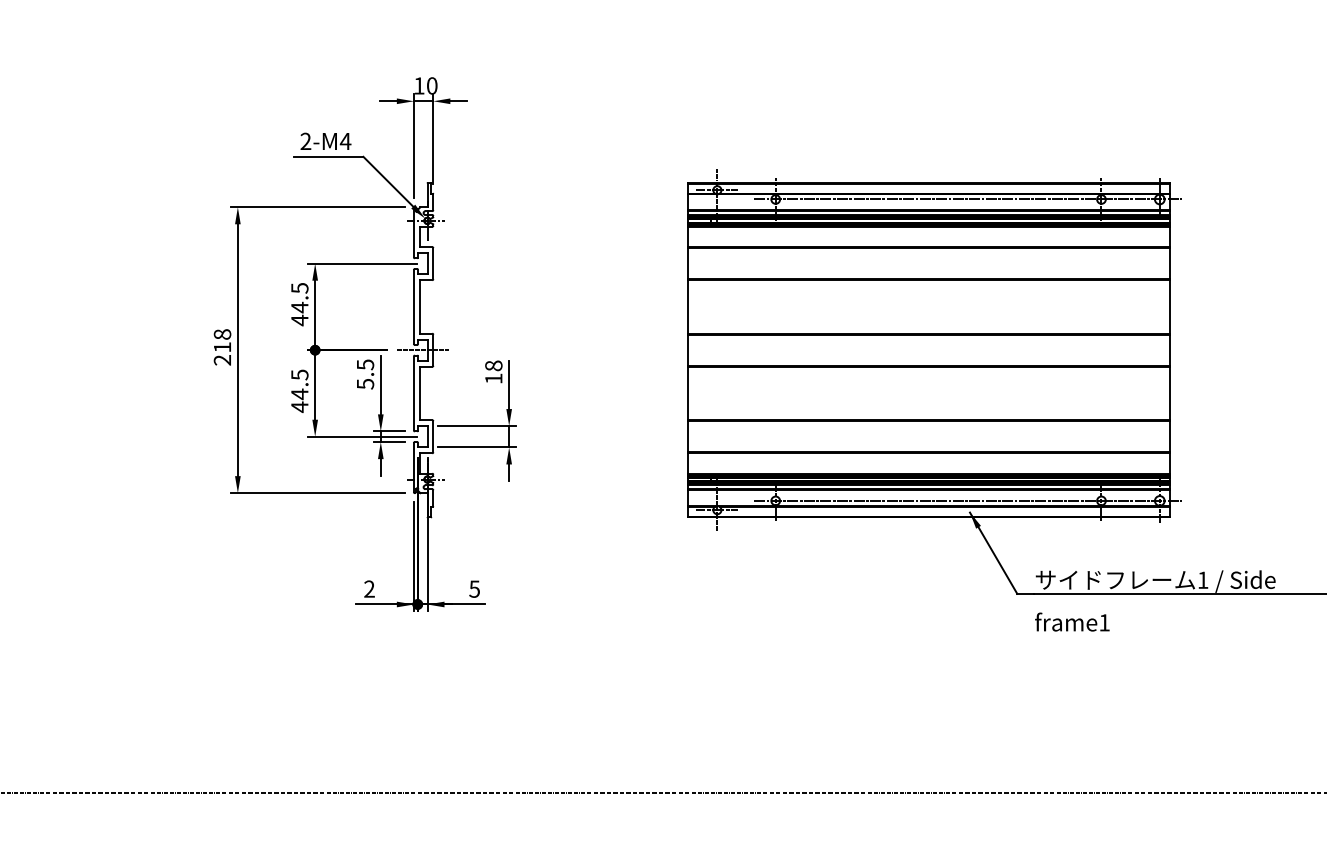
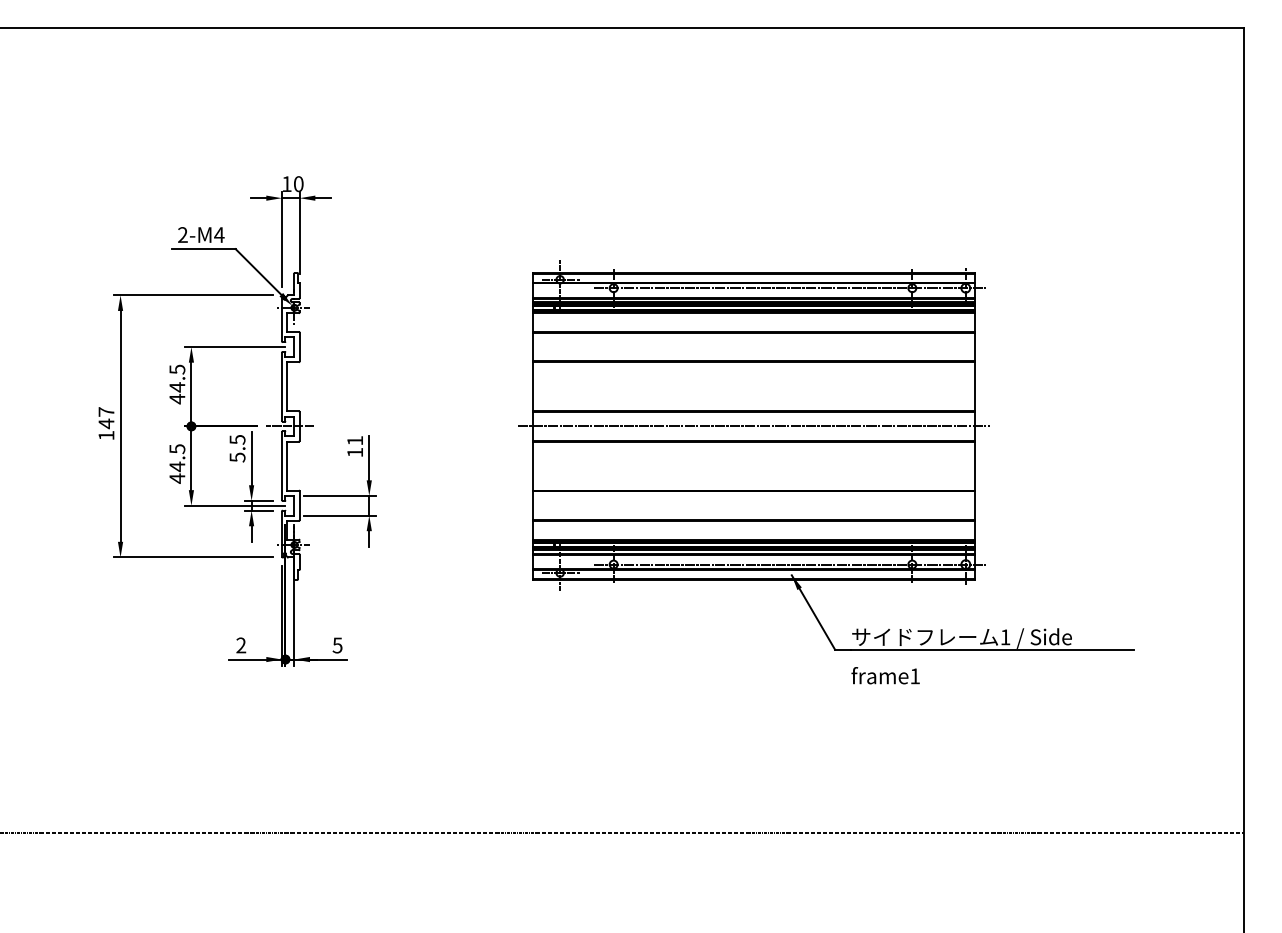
text: (222, 347) -> (106, 423), 218 -> 147
line: (928, 350) -> (753, 426), added
text: (494, 365) -> (355, 440), 18 -> 11

